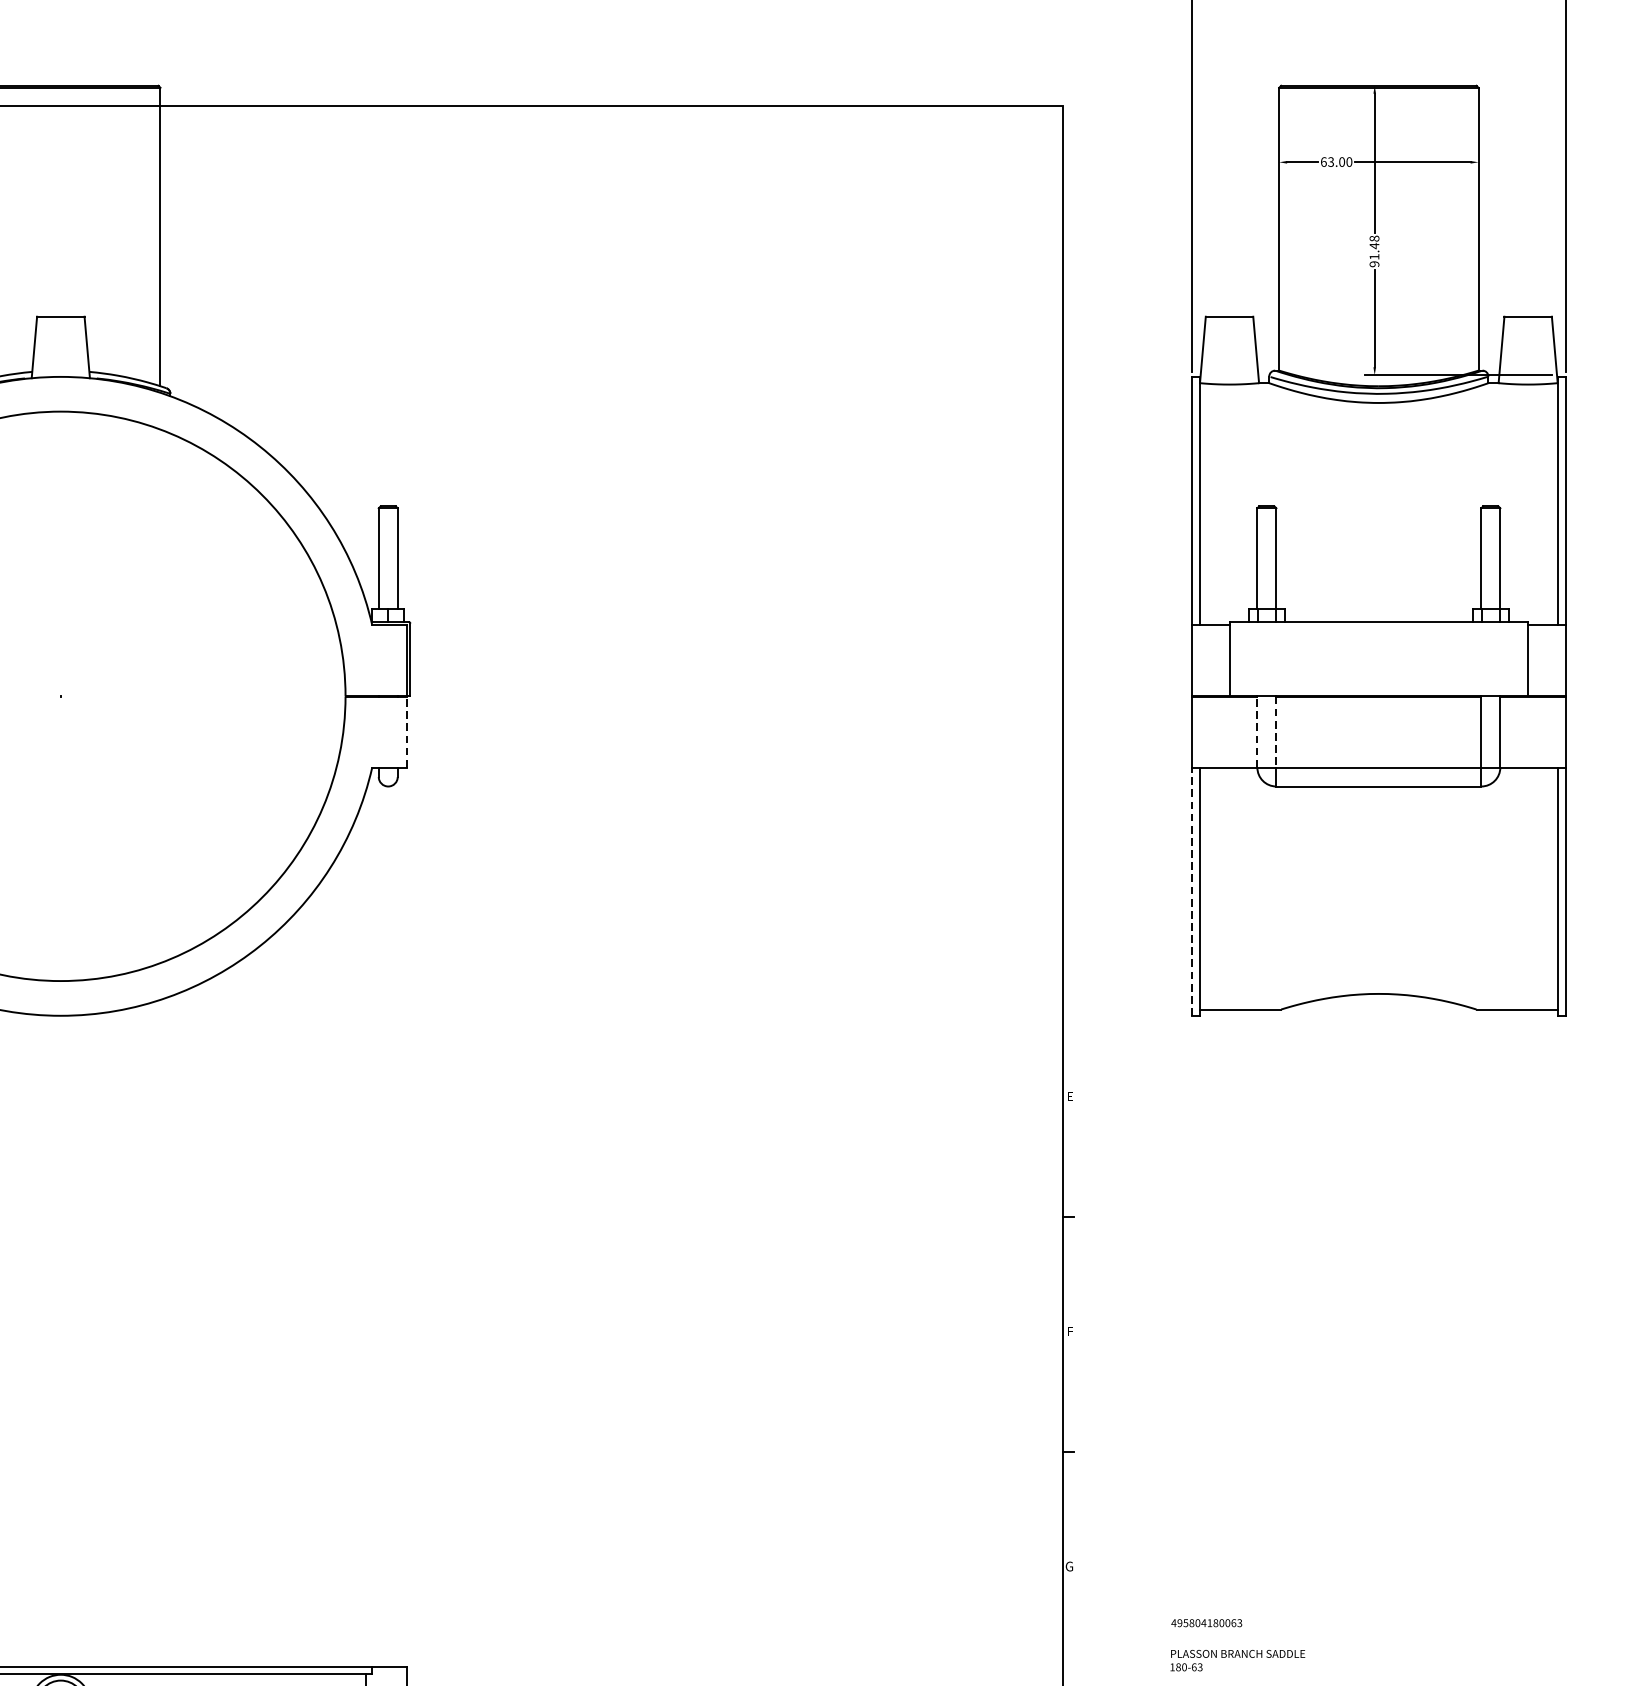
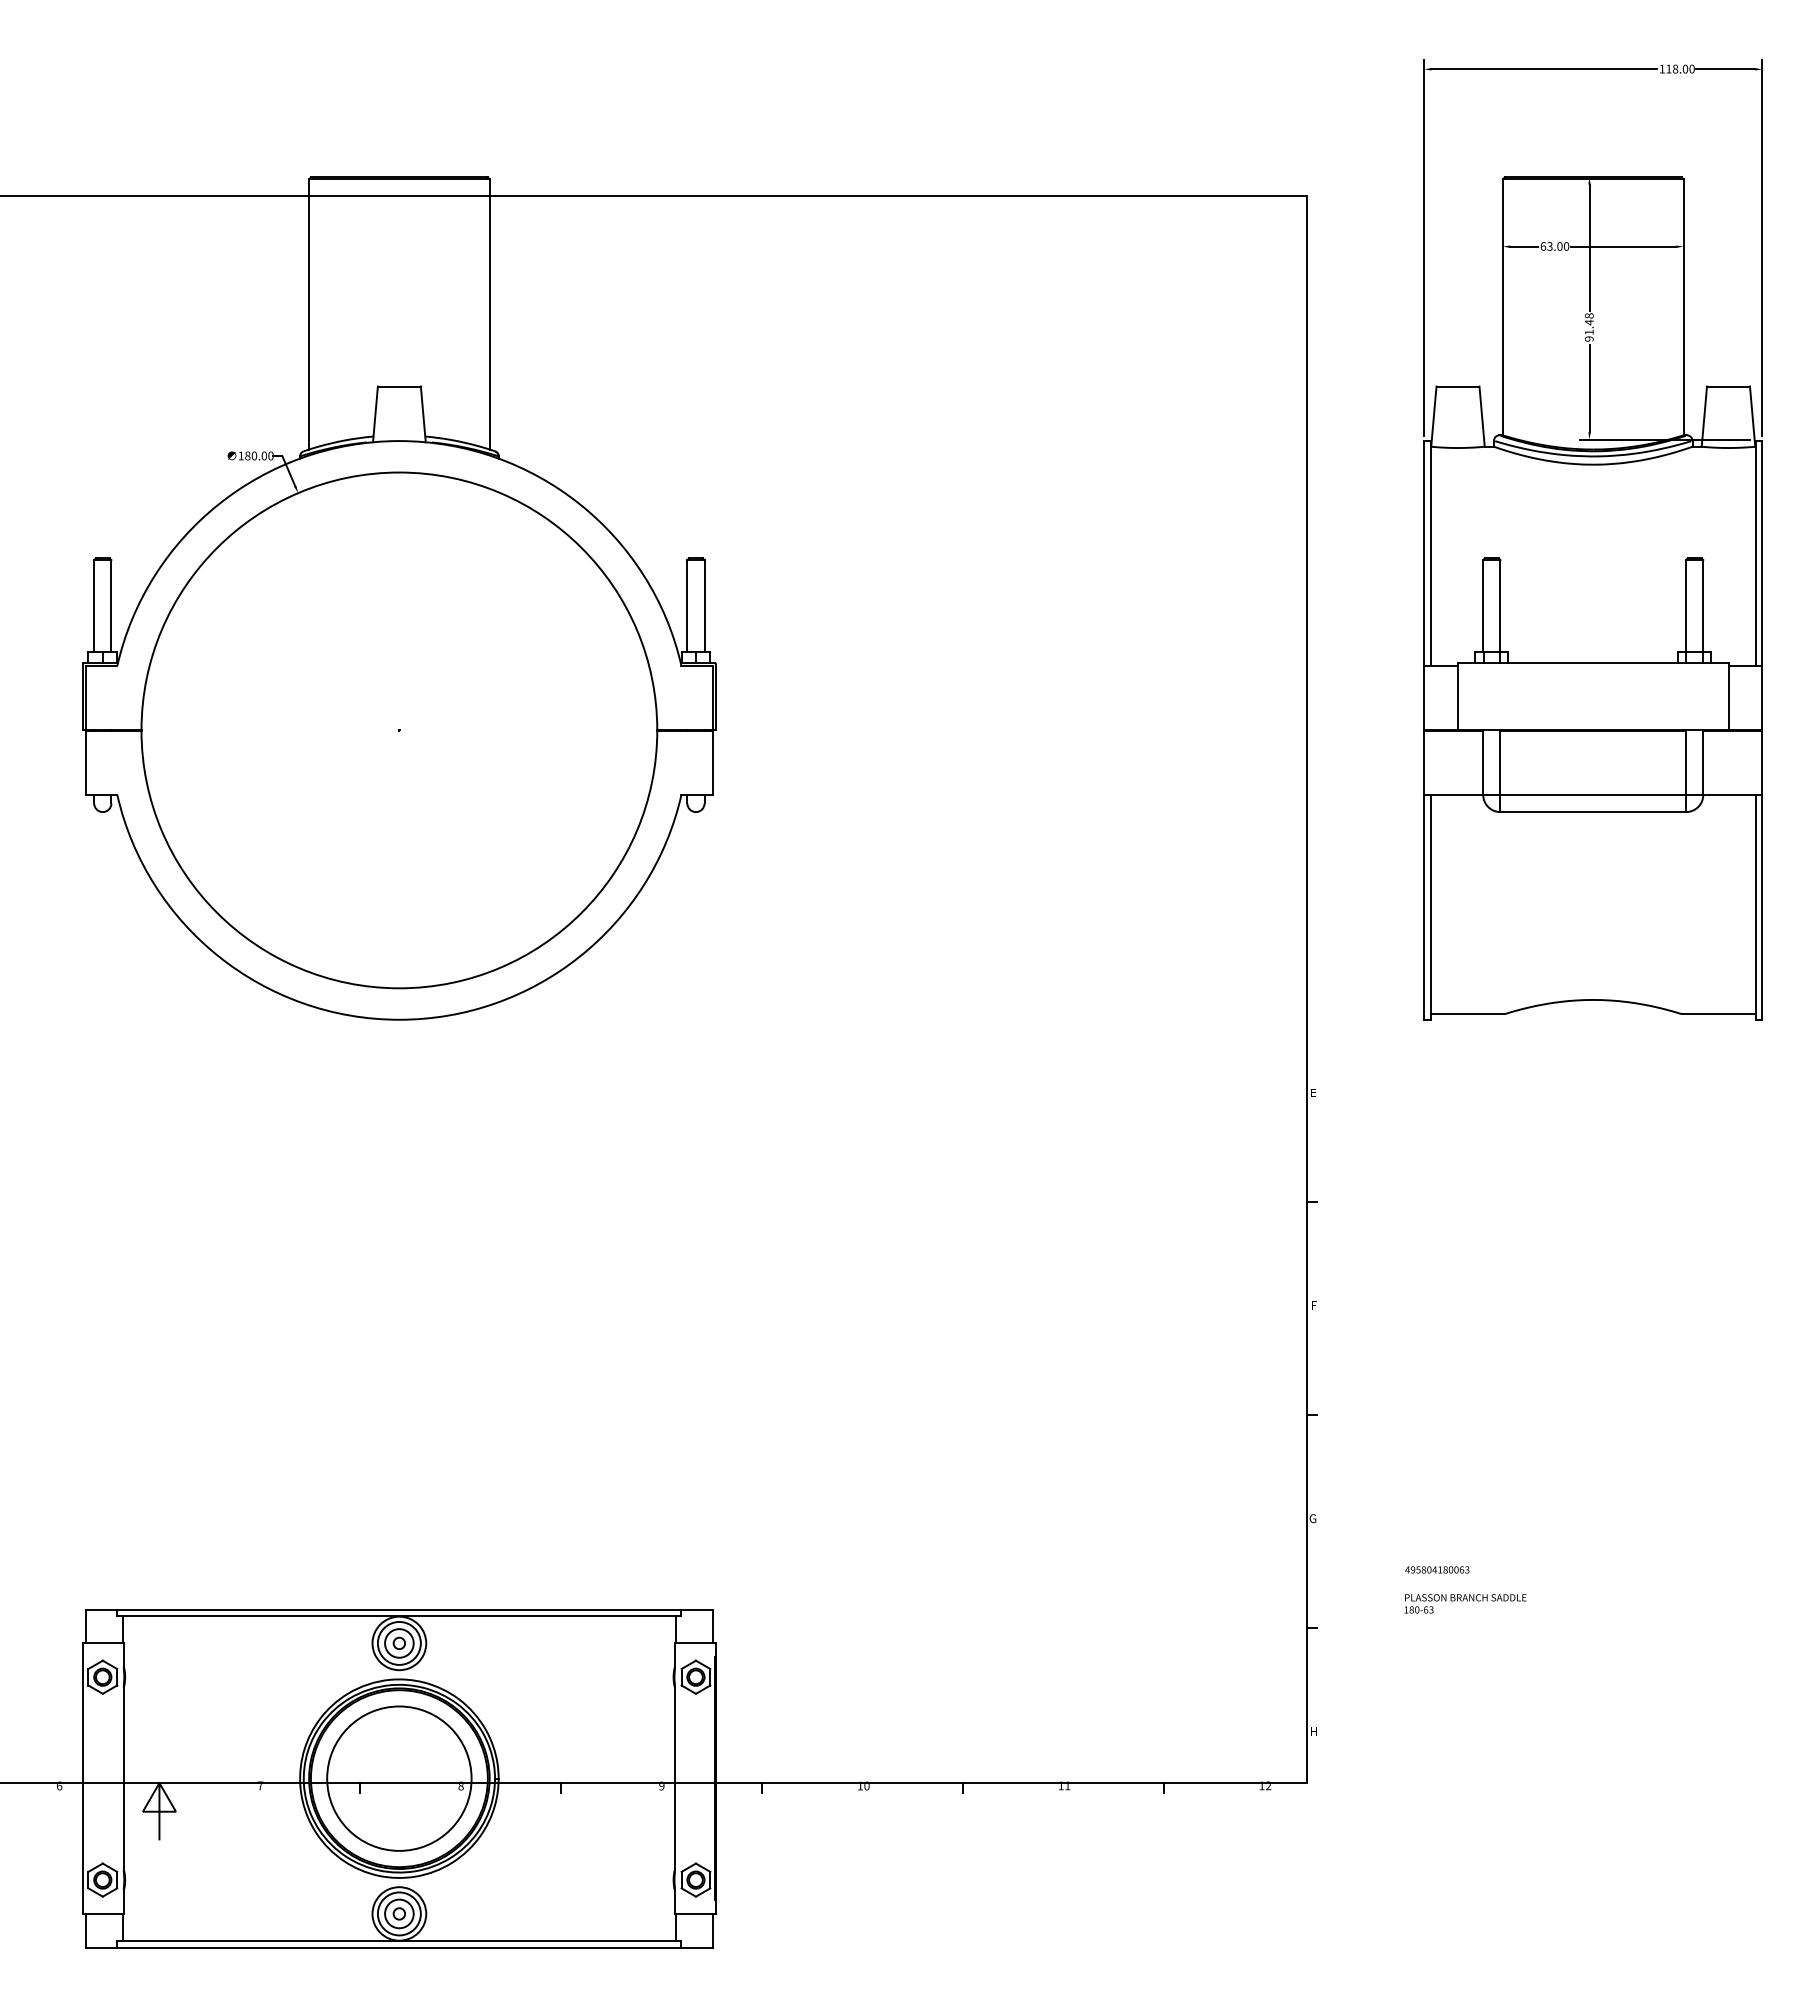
line: (407, 731) -> (713, 762), dashed -> solid
line: (1257, 731) -> (1483, 762), dashed -> solid
line: (1276, 732) -> (1500, 763), dashed -> solid
line: (1192, 890) -> (1424, 906), dashed -> solid

